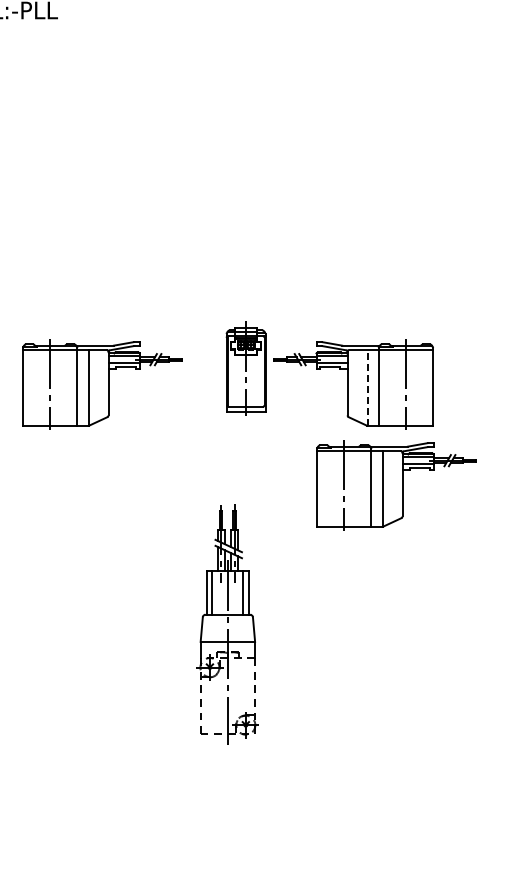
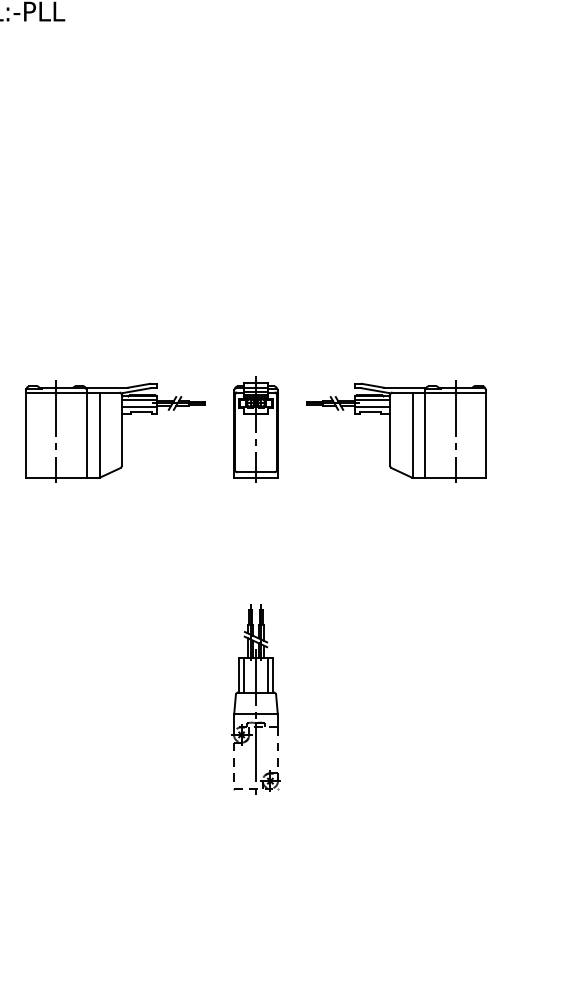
part: (245, 368) -> (255, 429), moved
line: (367, 387) -> (412, 434), dashed -> solid
part: (396, 485) -> (445, 544), removed
part: (228, 623) -> (256, 699), size x0.71

